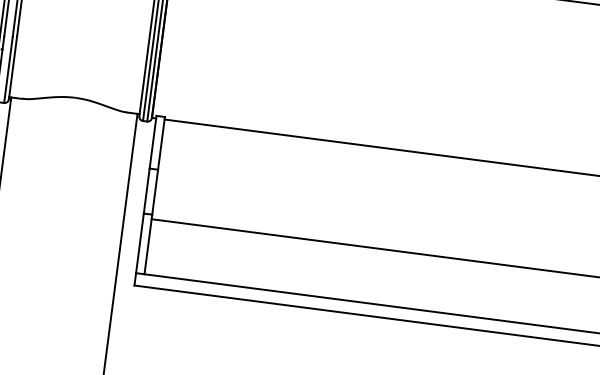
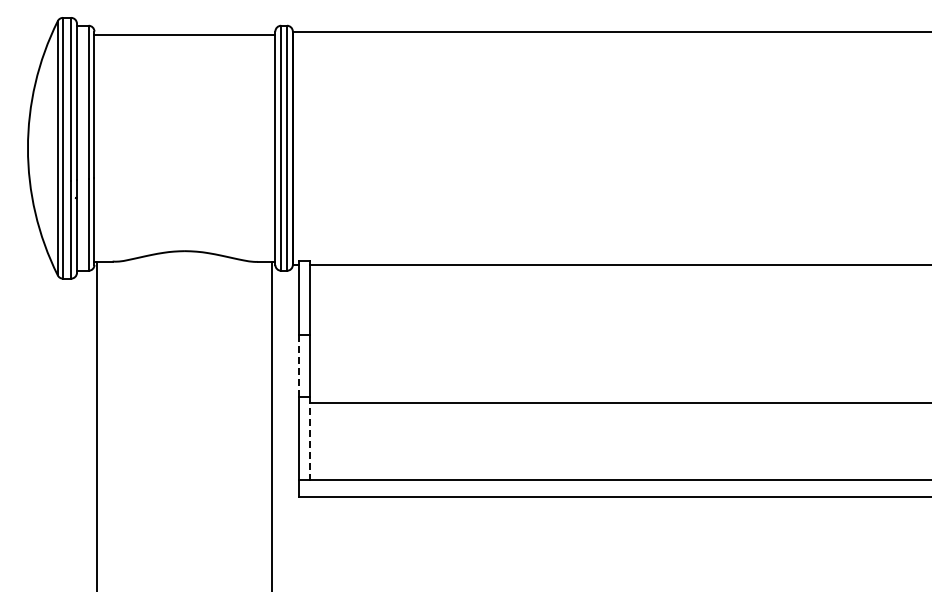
line: (146, 191) -> (298, 366), solid -> dashed
line: (148, 244) -> (310, 438), solid -> dashed

